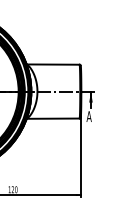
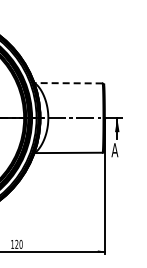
line: (53, 64) -> (68, 83), solid -> dashed

